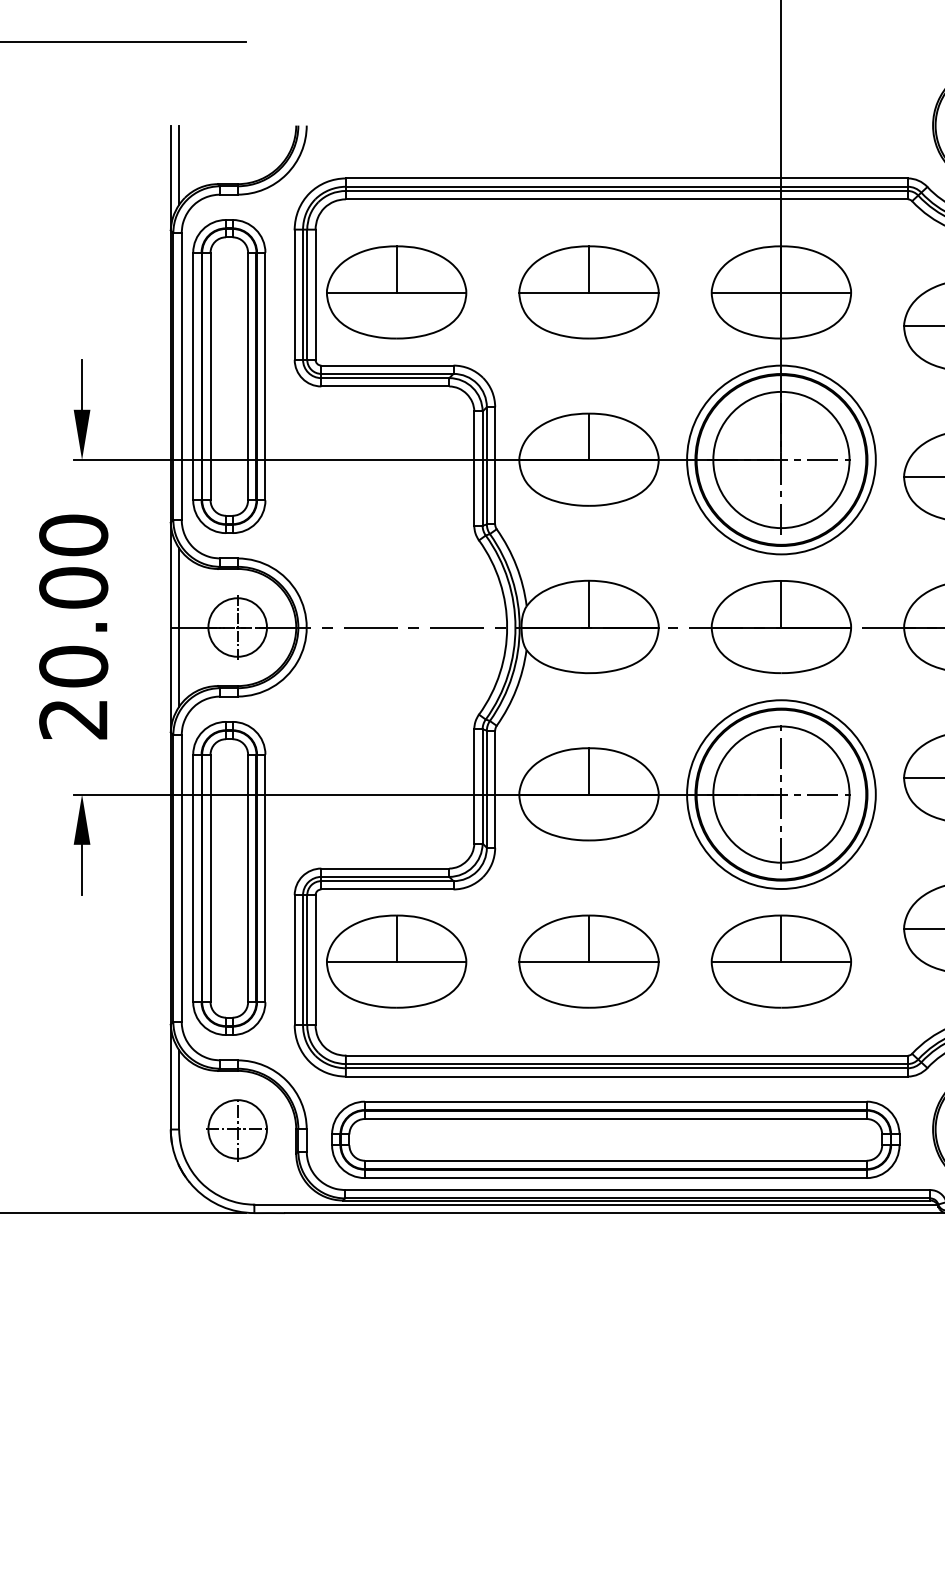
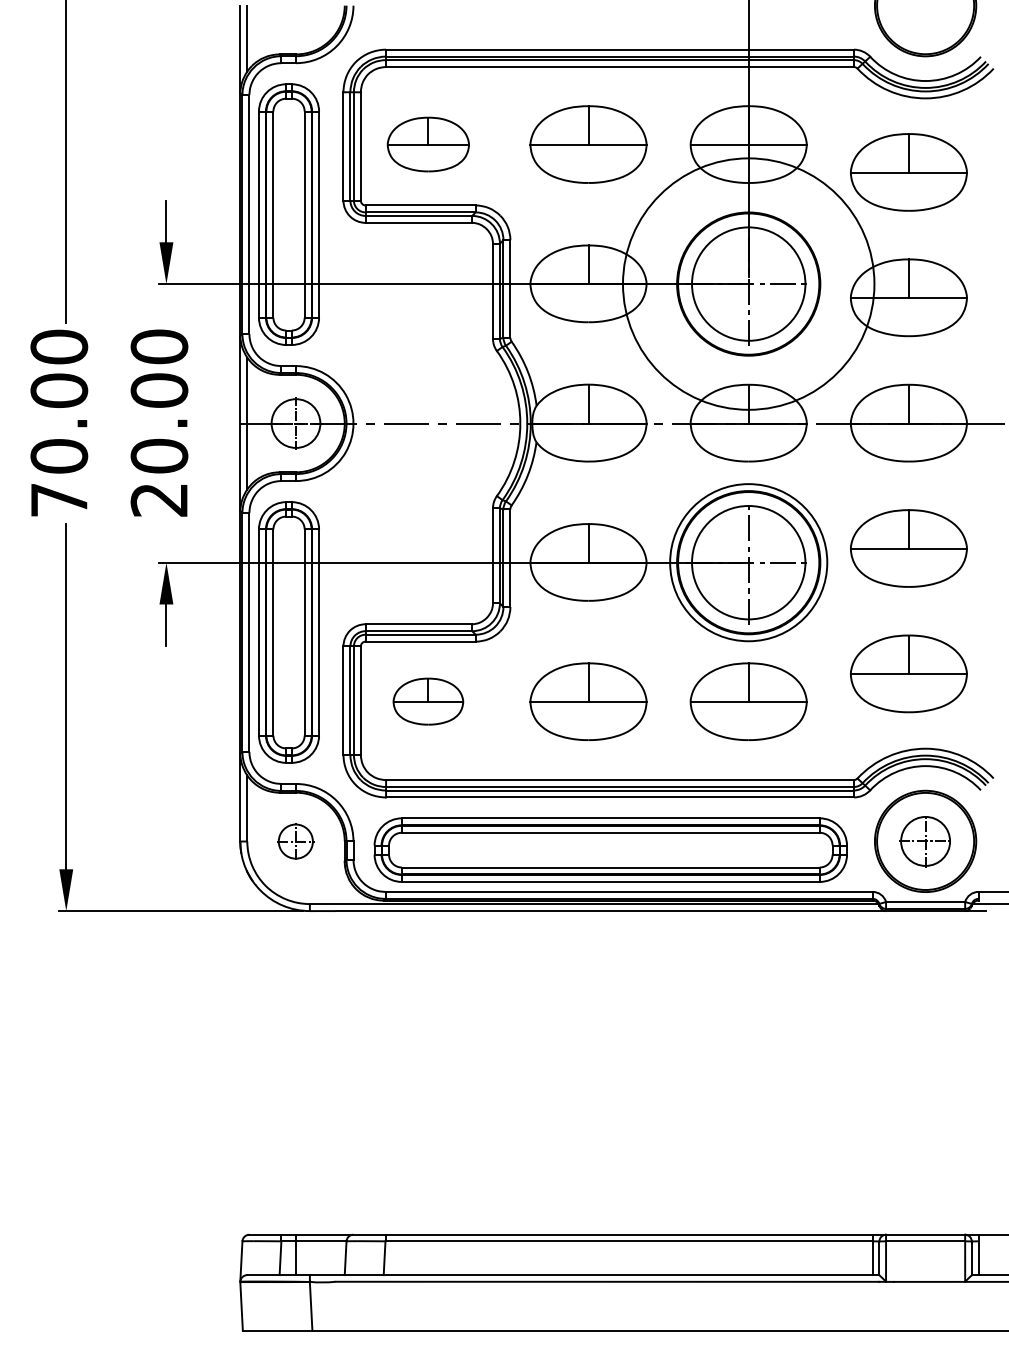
part: (396, 292) -> (428, 144), size x0.7
circle: (781, 459) -> (748, 283), size x1.6
part: (396, 961) -> (428, 701), size x0.6
part: (237, 1129) -> (295, 841), size x0.7

